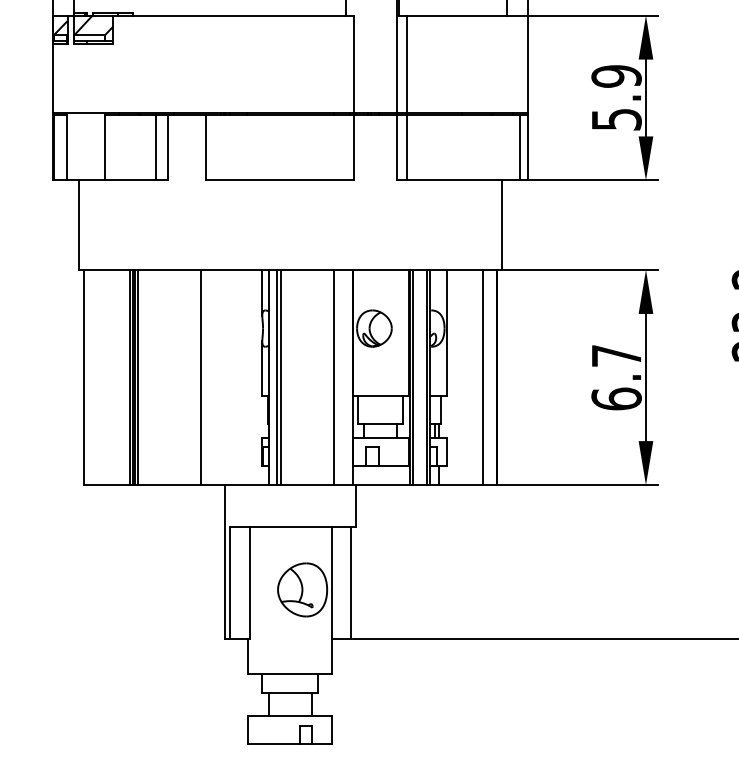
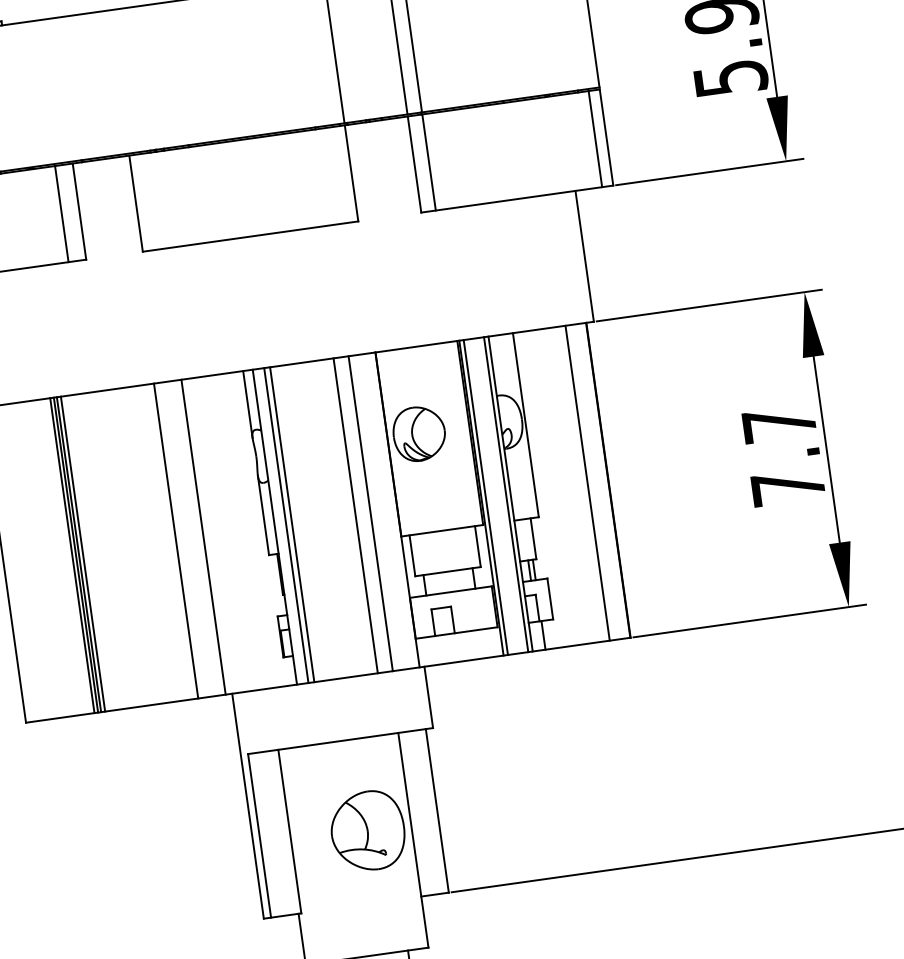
line: (220, 377) -> (204, 537), added
line: (324, 377) -> (356, 515), added
text: (616, 398) -> (787, 486), 6.7 -> 7.7

